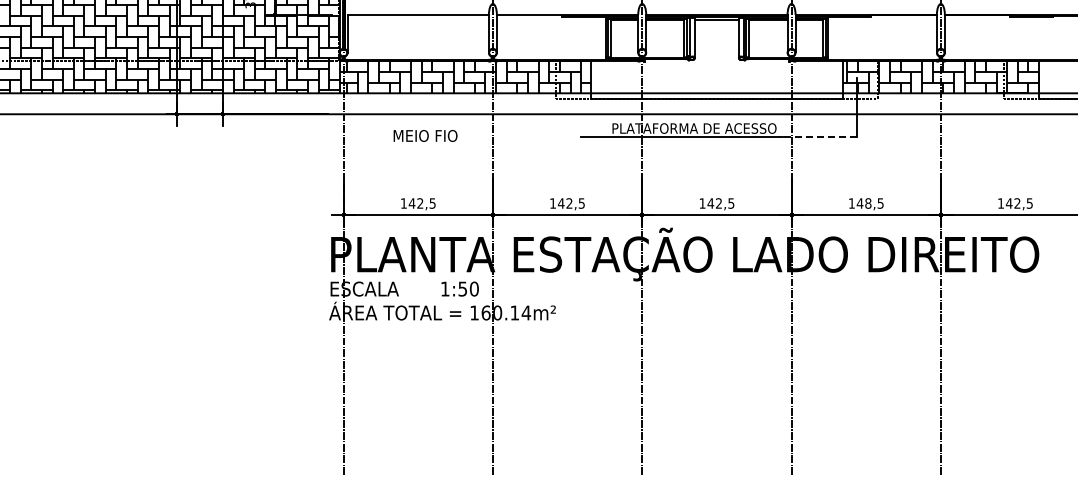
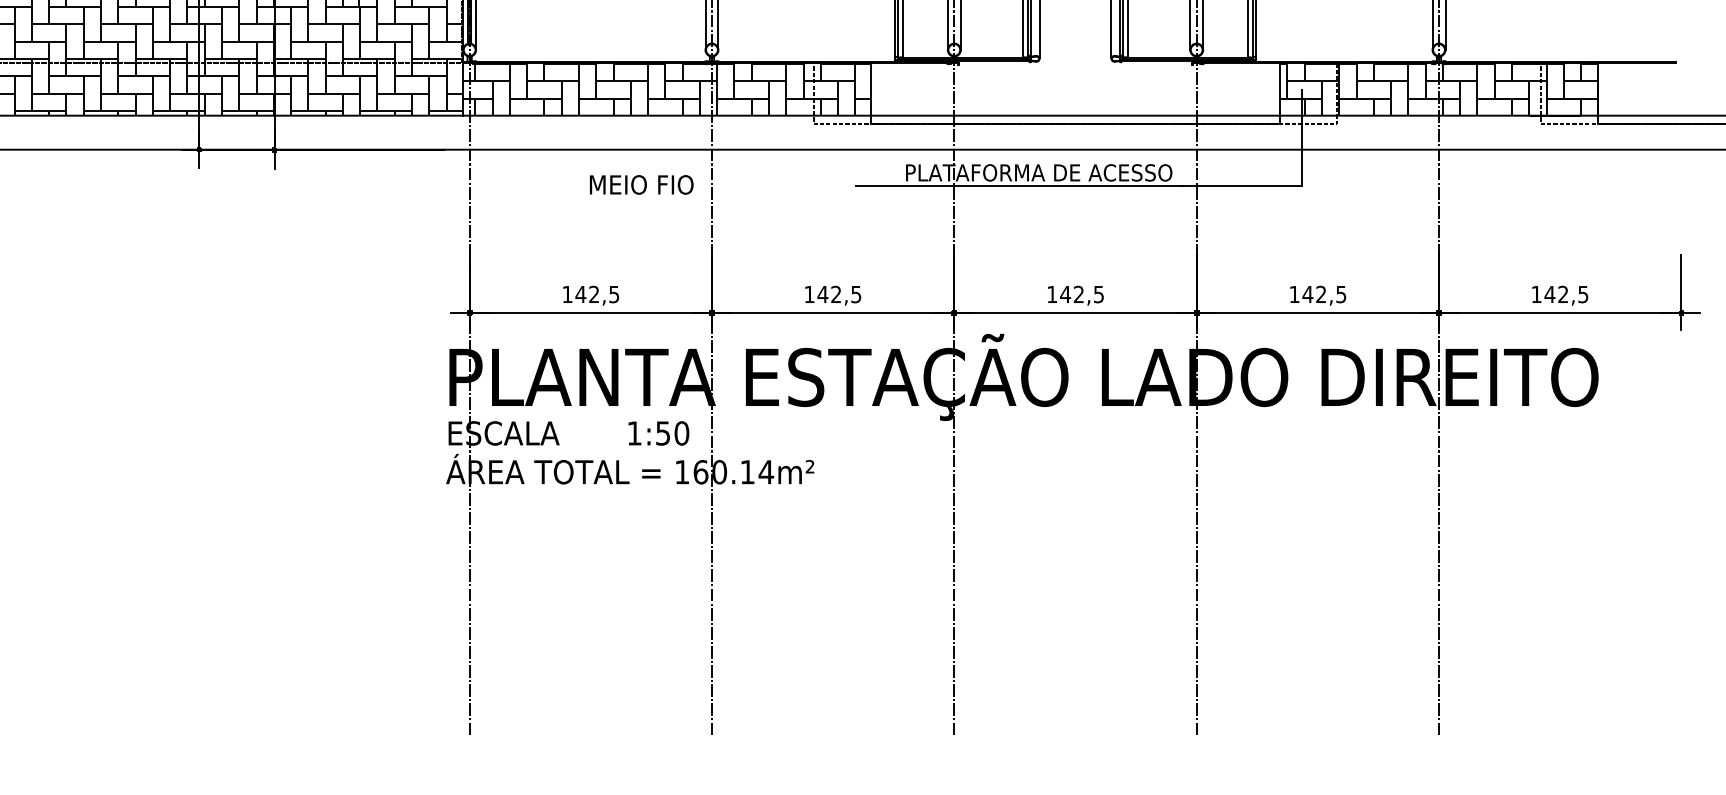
text: (425, 135) -> (641, 184), moved
line: (819, 136) -> (1242, 185), dashed -> solid
text: (868, 203) -> (1321, 294), 148,5 -> 142,5

